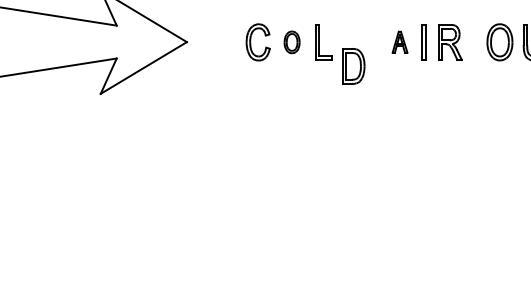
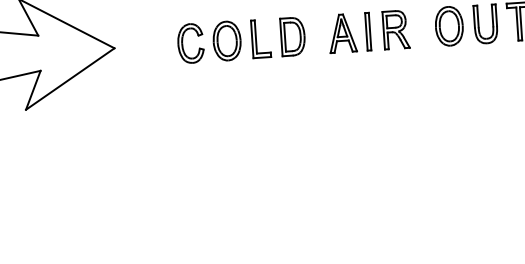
part: (399, 41) -> (341, 32), size x1.67
part: (291, 42) -> (226, 41), size x1.67
part: (353, 66) -> (292, 36), moved

